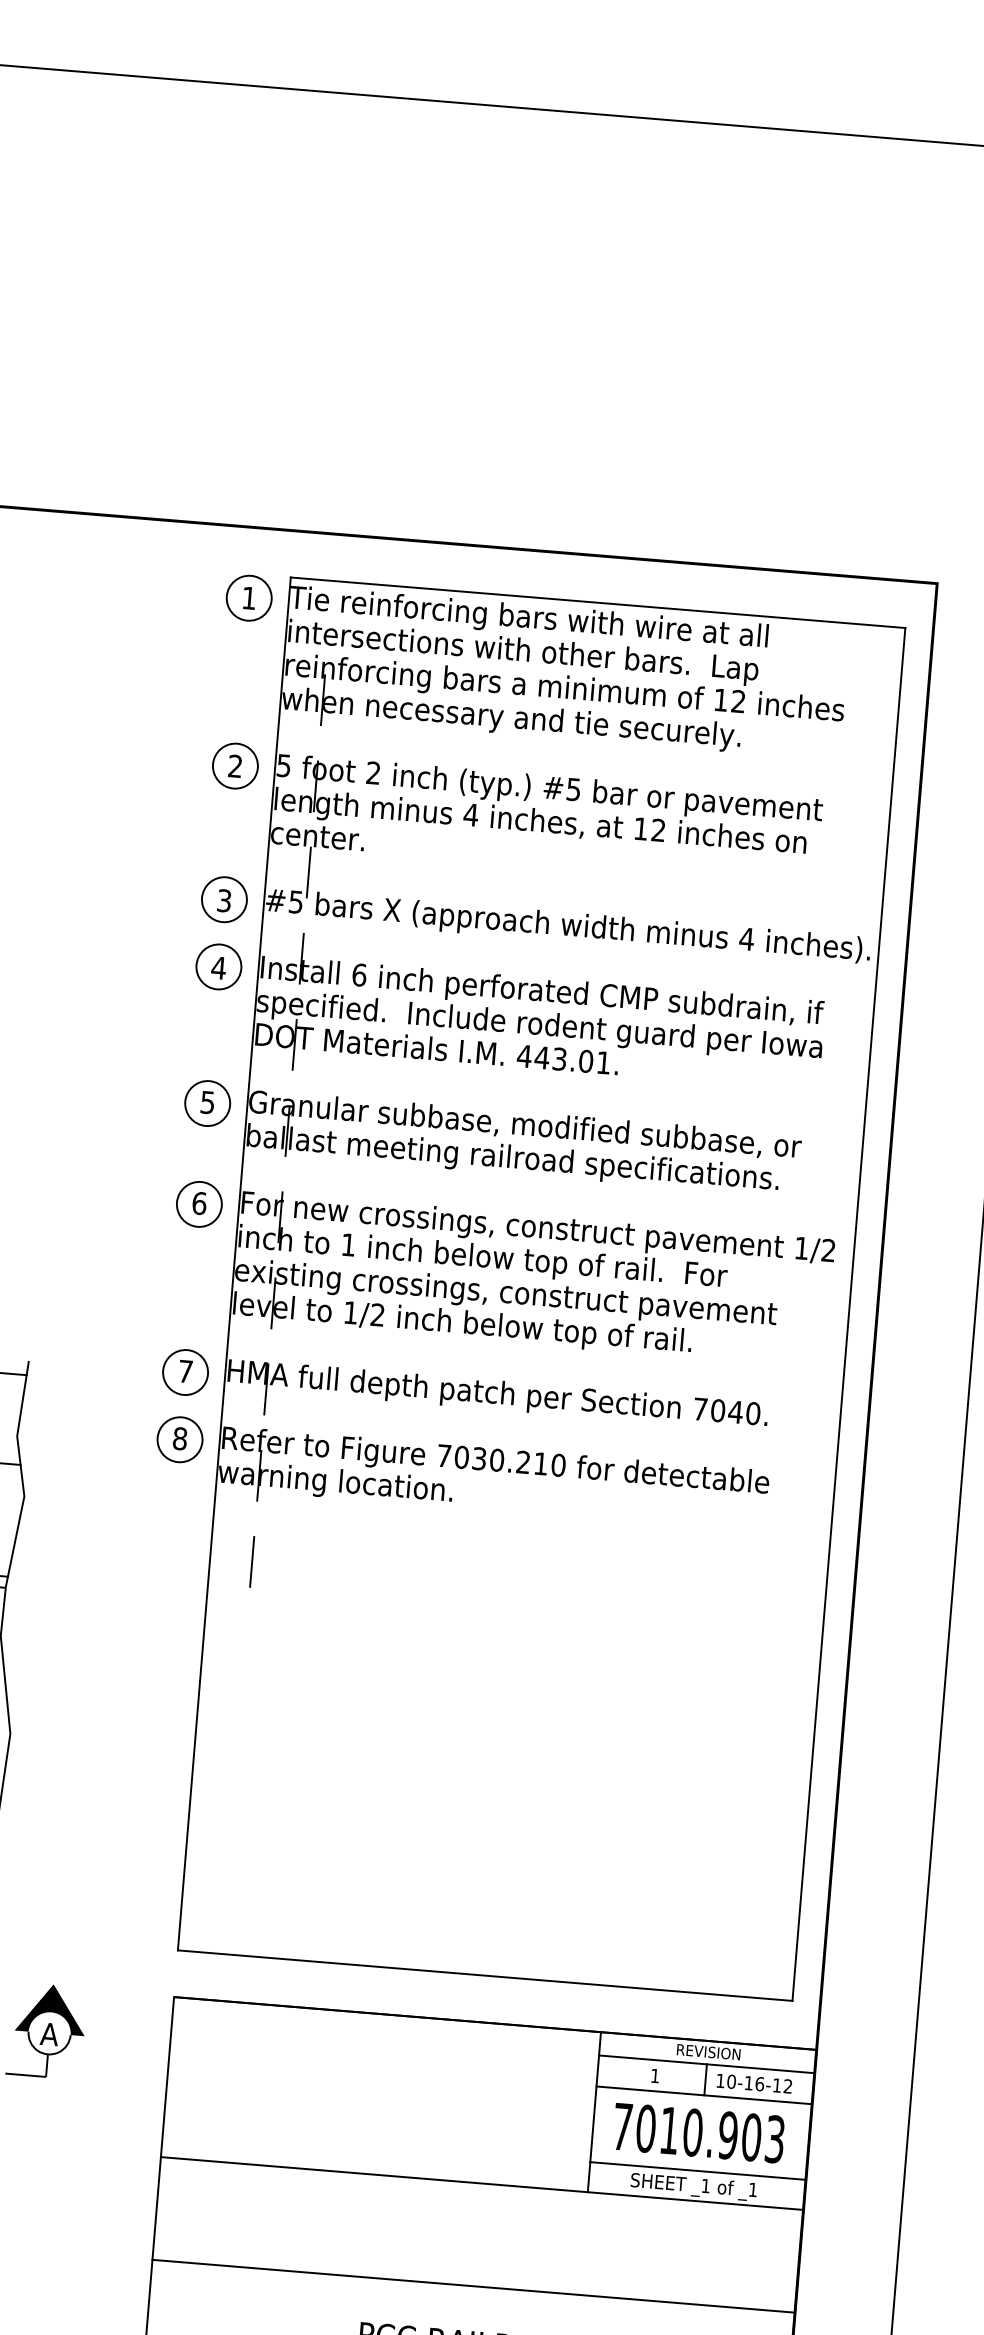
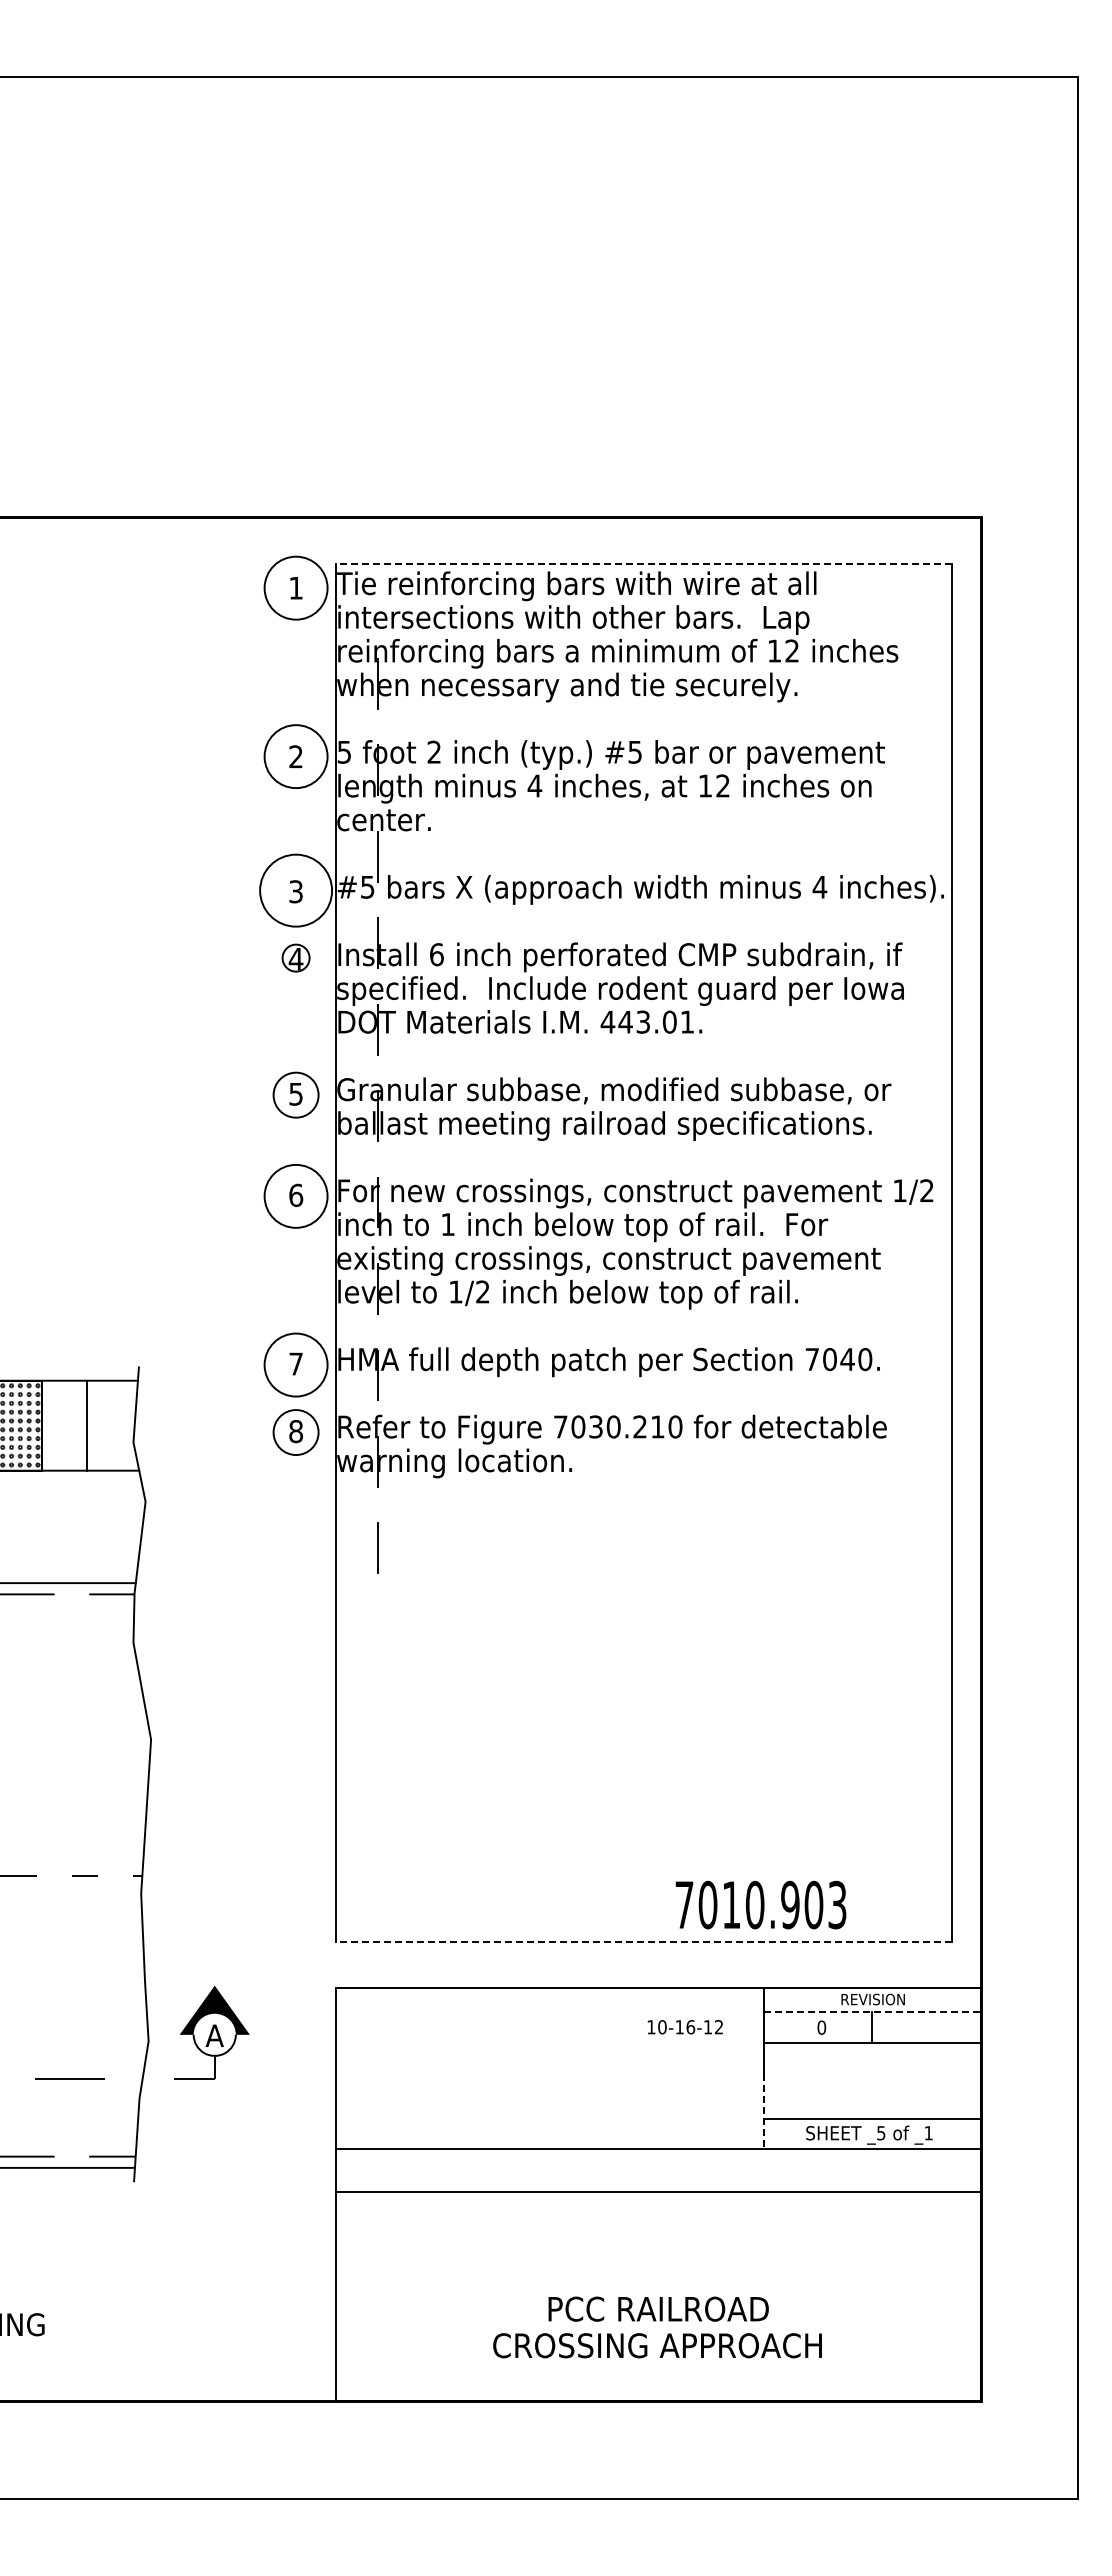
circle: (248, 597) -> (295, 587), size x1.4
line: (597, 603) -> (643, 564), solid -> dashed
circle: (234, 765) -> (295, 756), size x1.4
circle: (223, 899) -> (295, 890), size x1.6
circle: (218, 966) -> (295, 957), size x0.6
circle: (198, 1203) -> (295, 1195), size x1.4
circle: (185, 1371) -> (295, 1364), size x1.4
line: (484, 1975) -> (643, 1941), solid -> dashed
line: (707, 2064) -> (872, 2011), solid -> dashed
text: (654, 2075) -> (821, 2027), 1 -> 0
text: (753, 2083) -> (684, 2027), moved
text: (698, 2132) -> (760, 1904), moved
line: (591, 2155) -> (764, 2112), solid -> dashed
text: (706, 2186) -> (881, 2133), _1 -> _5
line: (473, 2286) -> (657, 2192), moved

